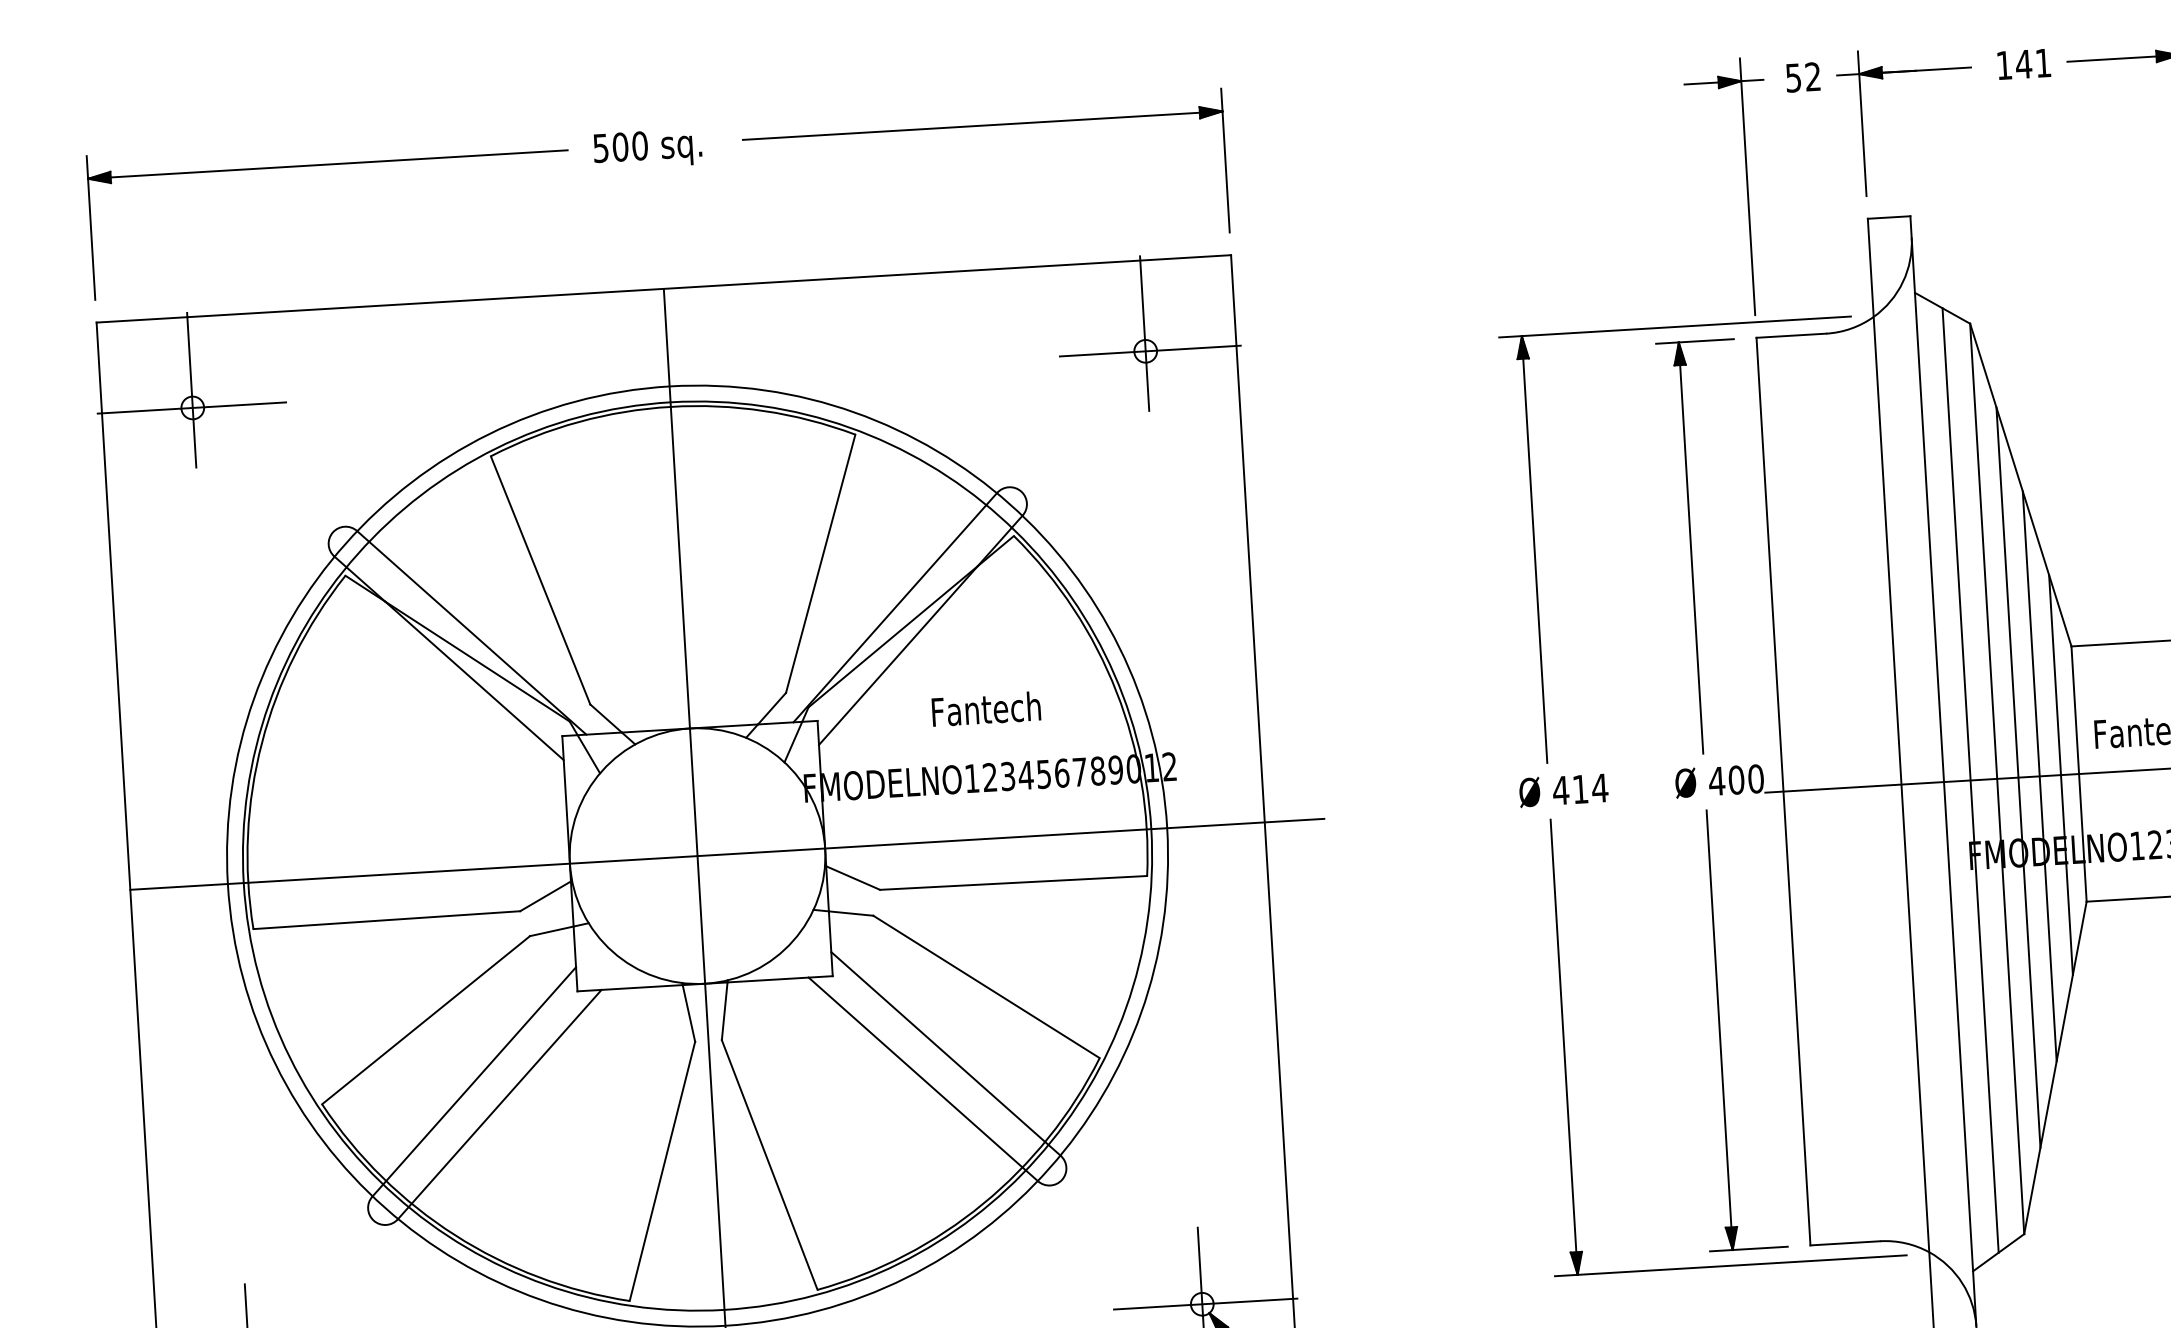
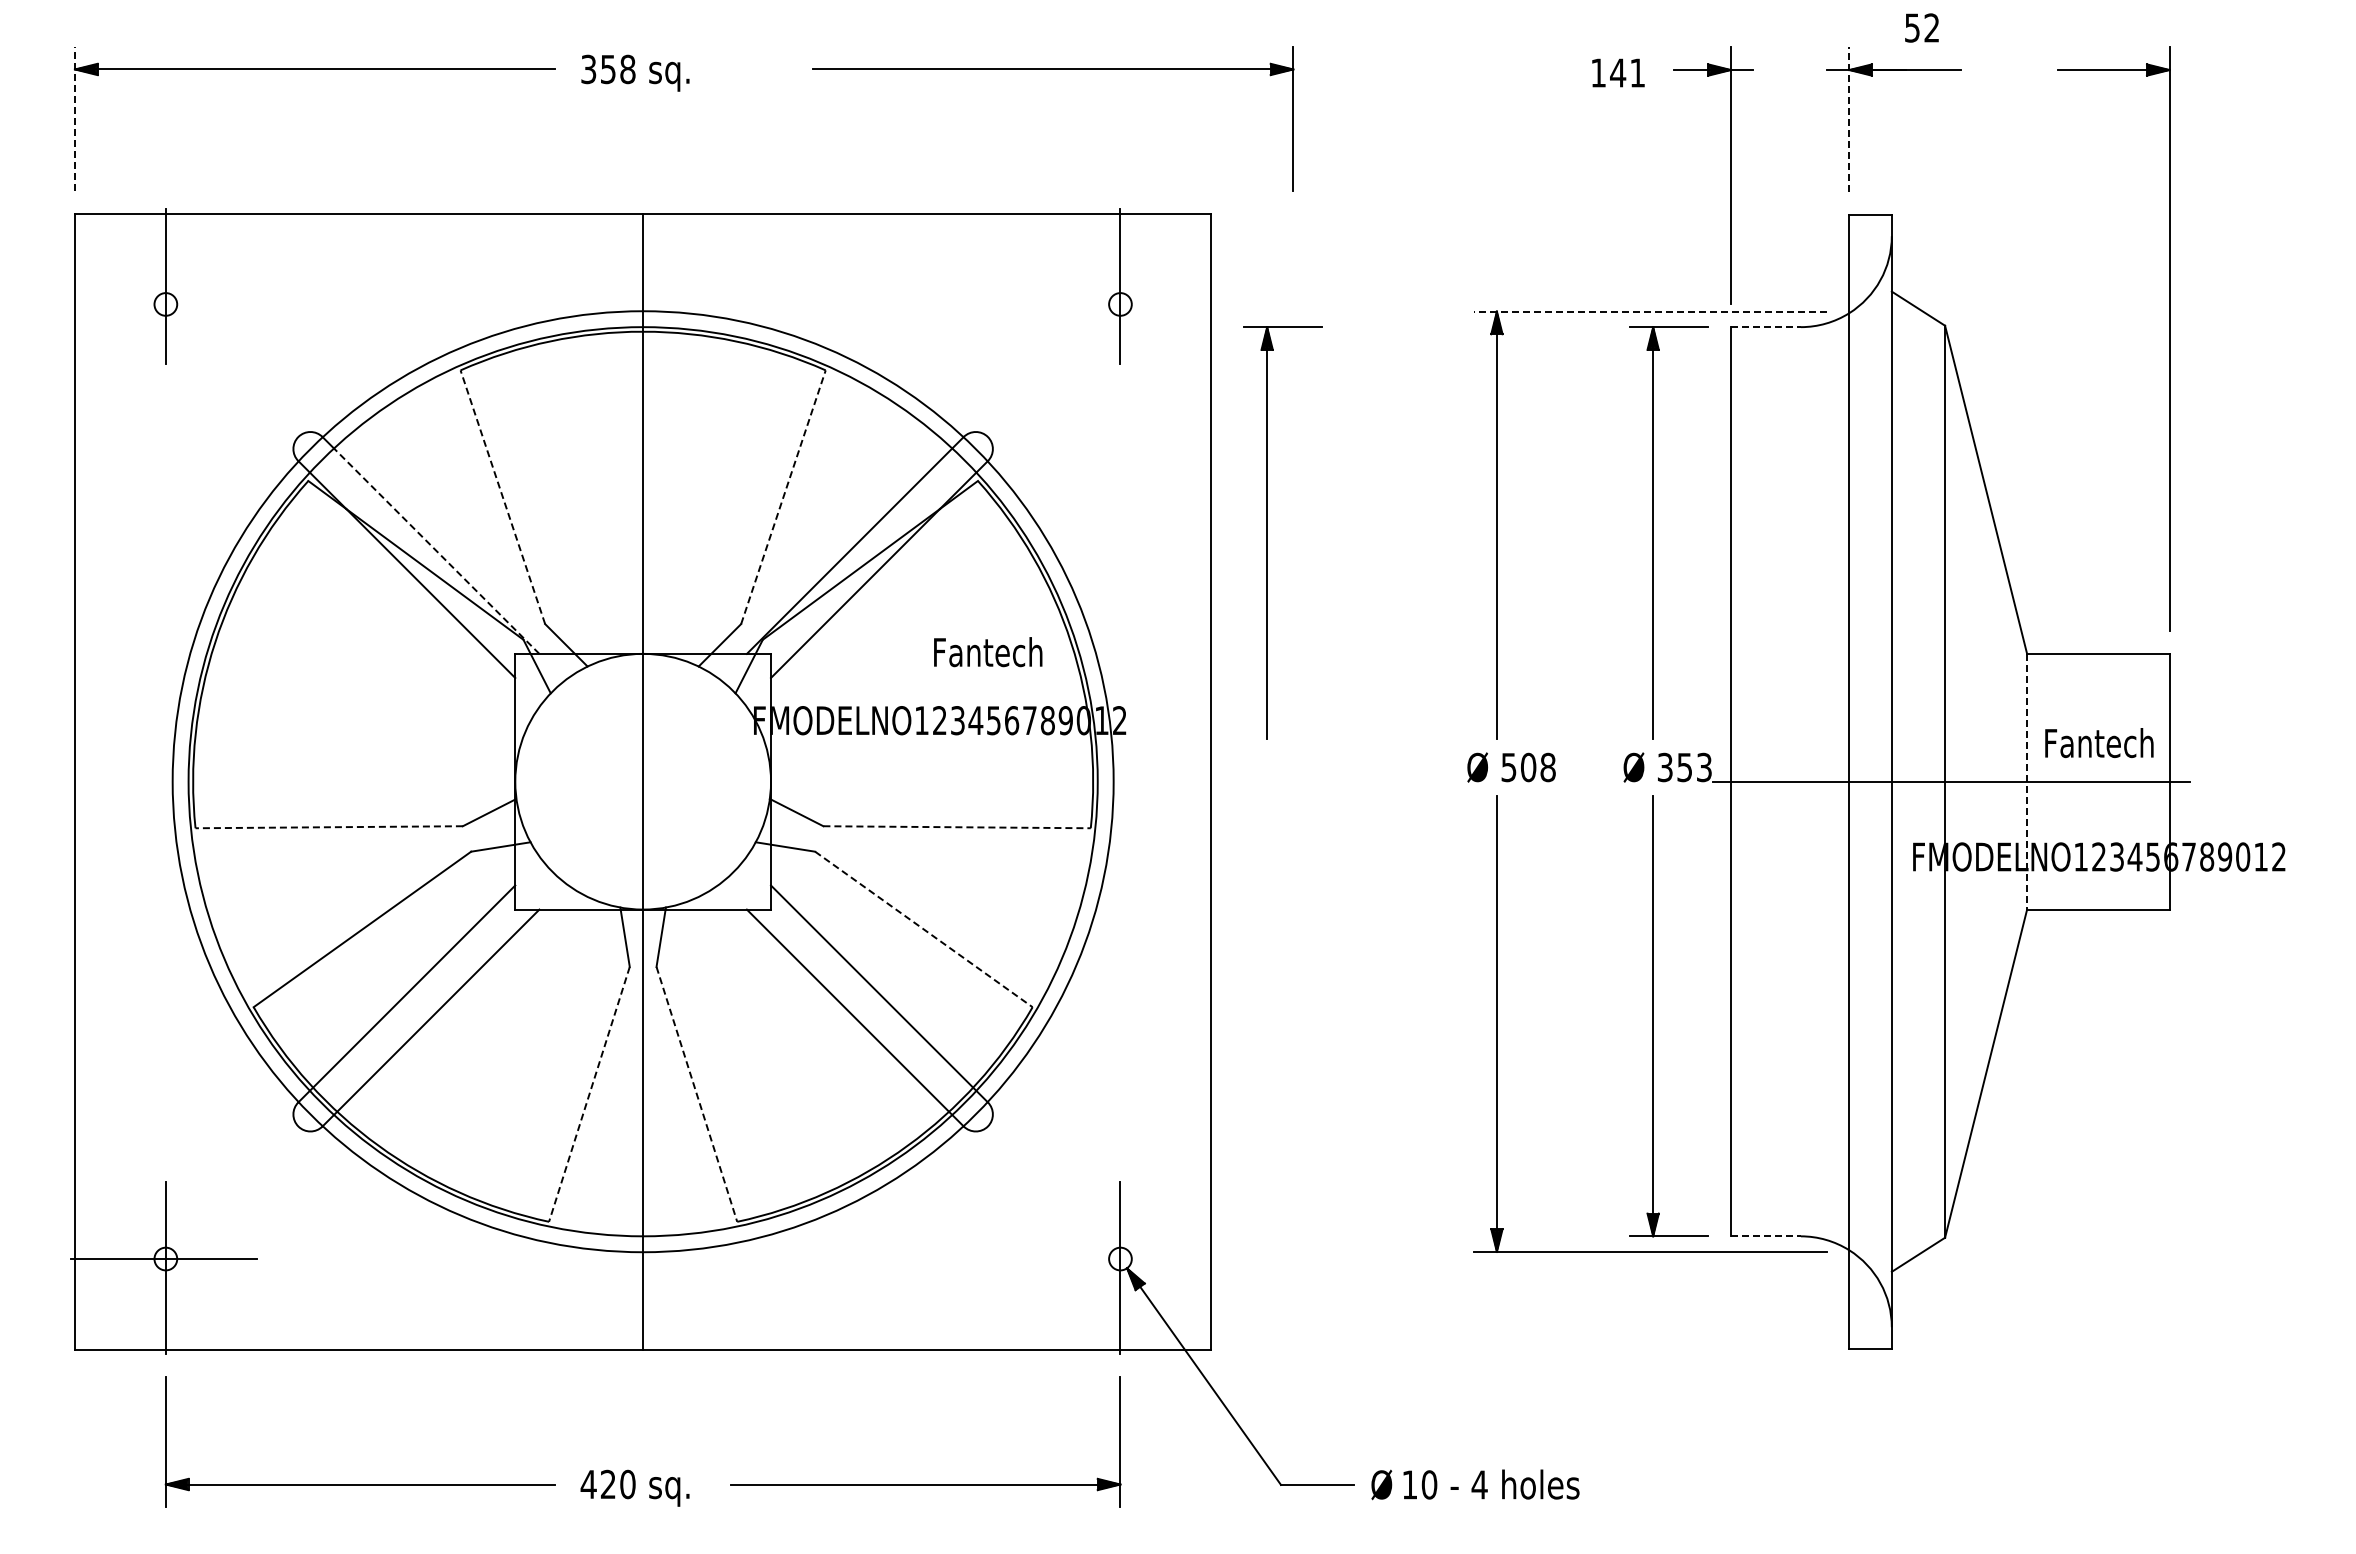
text: (2024, 63) -> (1618, 72), moved
text: (1802, 76) -> (1921, 27), moved
line: (1862, 123) -> (1849, 119), solid -> dashed
part: (983, 125) -> (1053, 69), moved
text: (620, 147) -> (608, 69), 500 -> 358
line: (90, 227) -> (74, 118), solid -> dashed
line: (1674, 327) -> (1649, 311), solid -> dashed
line: (1790, 336) -> (1765, 327), solid -> dashed
line: (1149, 351) -> (1124, 304), removed
line: (191, 408) -> (164, 304), removed
line: (820, 564) -> (783, 497), solid -> dashed
part: (1306, 570) -> (1267, 532), added
line: (540, 580) -> (502, 497), solid -> dashed
line: (477, 637) -> (436, 550), solid -> dashed
text: (986, 709) -> (988, 652), moved
line: (2079, 773) -> (2027, 781), solid -> dashed
line: (2061, 774) -> (2009, 781), removed
line: (2039, 776) -> (1987, 781), removed
line: (2018, 777) -> (1966, 781), removed
text: (1736, 780) -> (1684, 767), 400 -> 353
line: (1970, 780) -> (1918, 781), removed
text: (1580, 789) -> (1528, 767), 414 -> 508
line: (726, 854) -> (672, 781), removed
line: (1014, 883) -> (957, 827), solid -> dashed
line: (387, 920) -> (329, 827), solid -> dashed
line: (986, 986) -> (923, 929), solid -> dashed
line: (769, 1165) -> (696, 1094), solid -> dashed
line: (662, 1171) -> (589, 1094), solid -> dashed
line: (1844, 1243) -> (1765, 1236), solid -> dashed
line: (1205, 1304) -> (1123, 1259), removed

